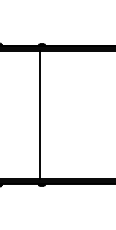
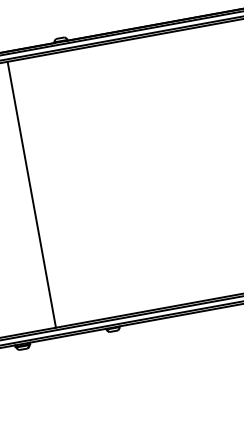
line: (40, 114) -> (32, 193), moved

